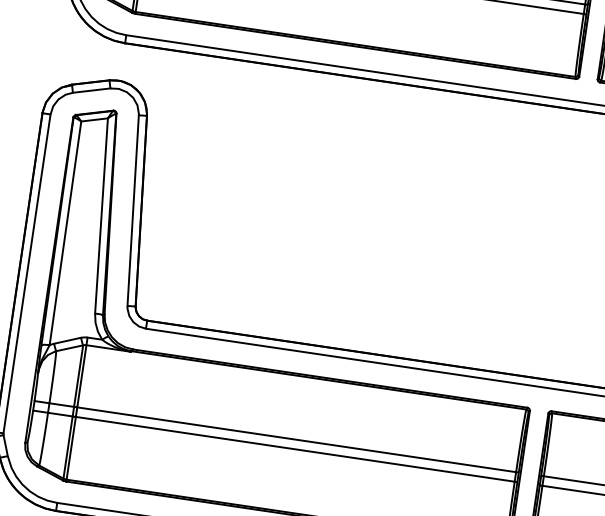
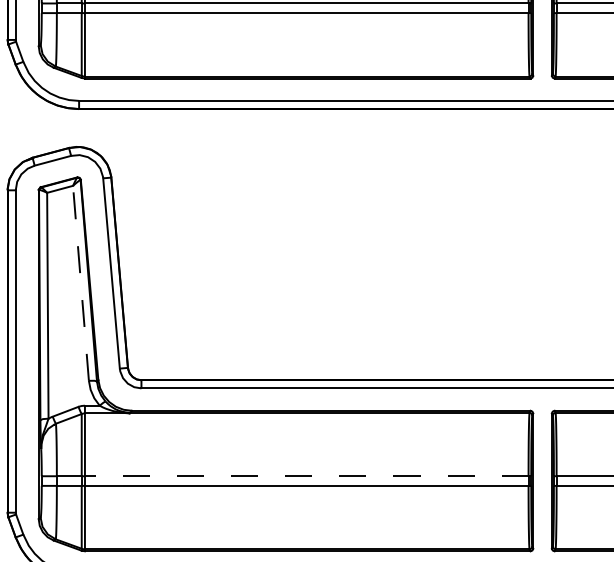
line: (101, 216) -> (80, 283), solid -> dashed
line: (296, 439) -> (306, 476), solid -> dashed

